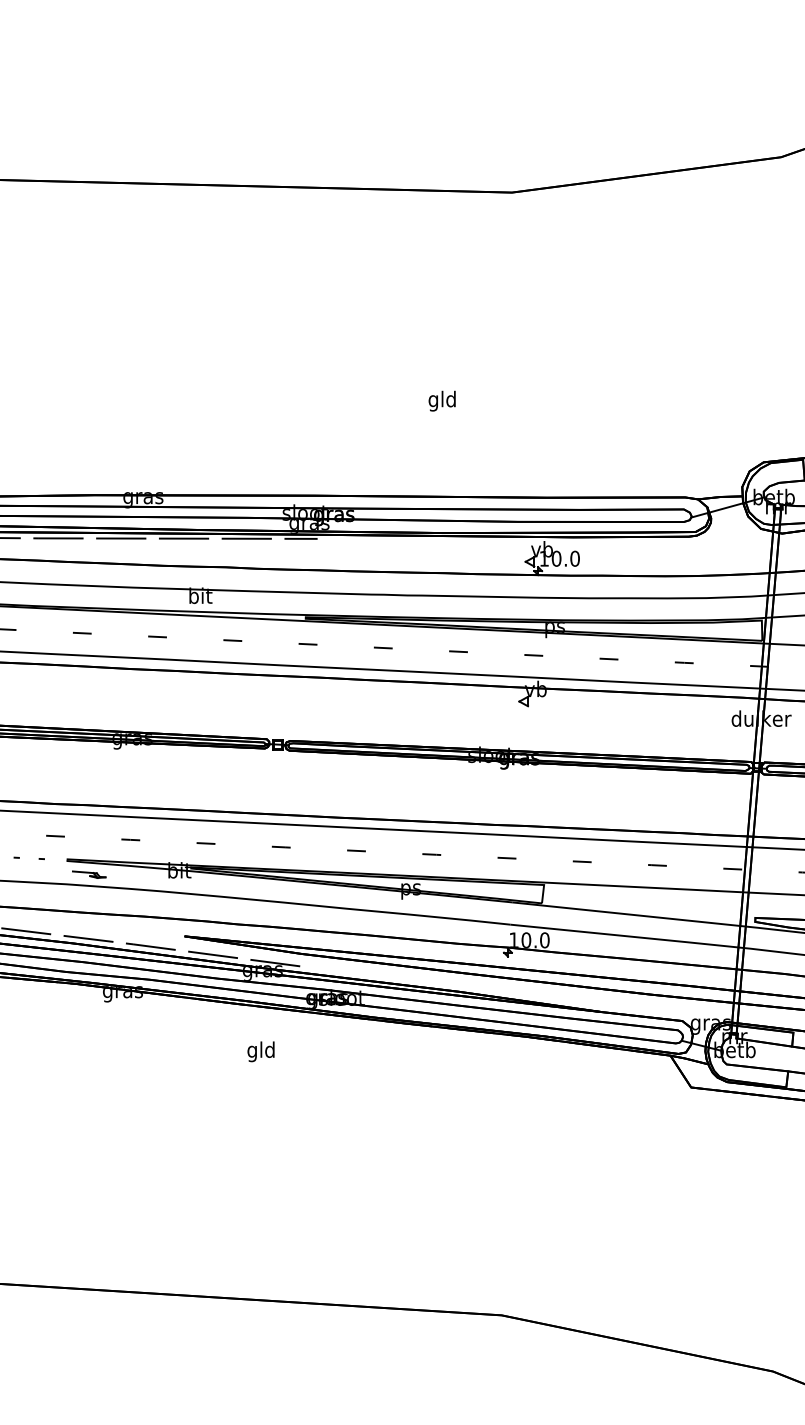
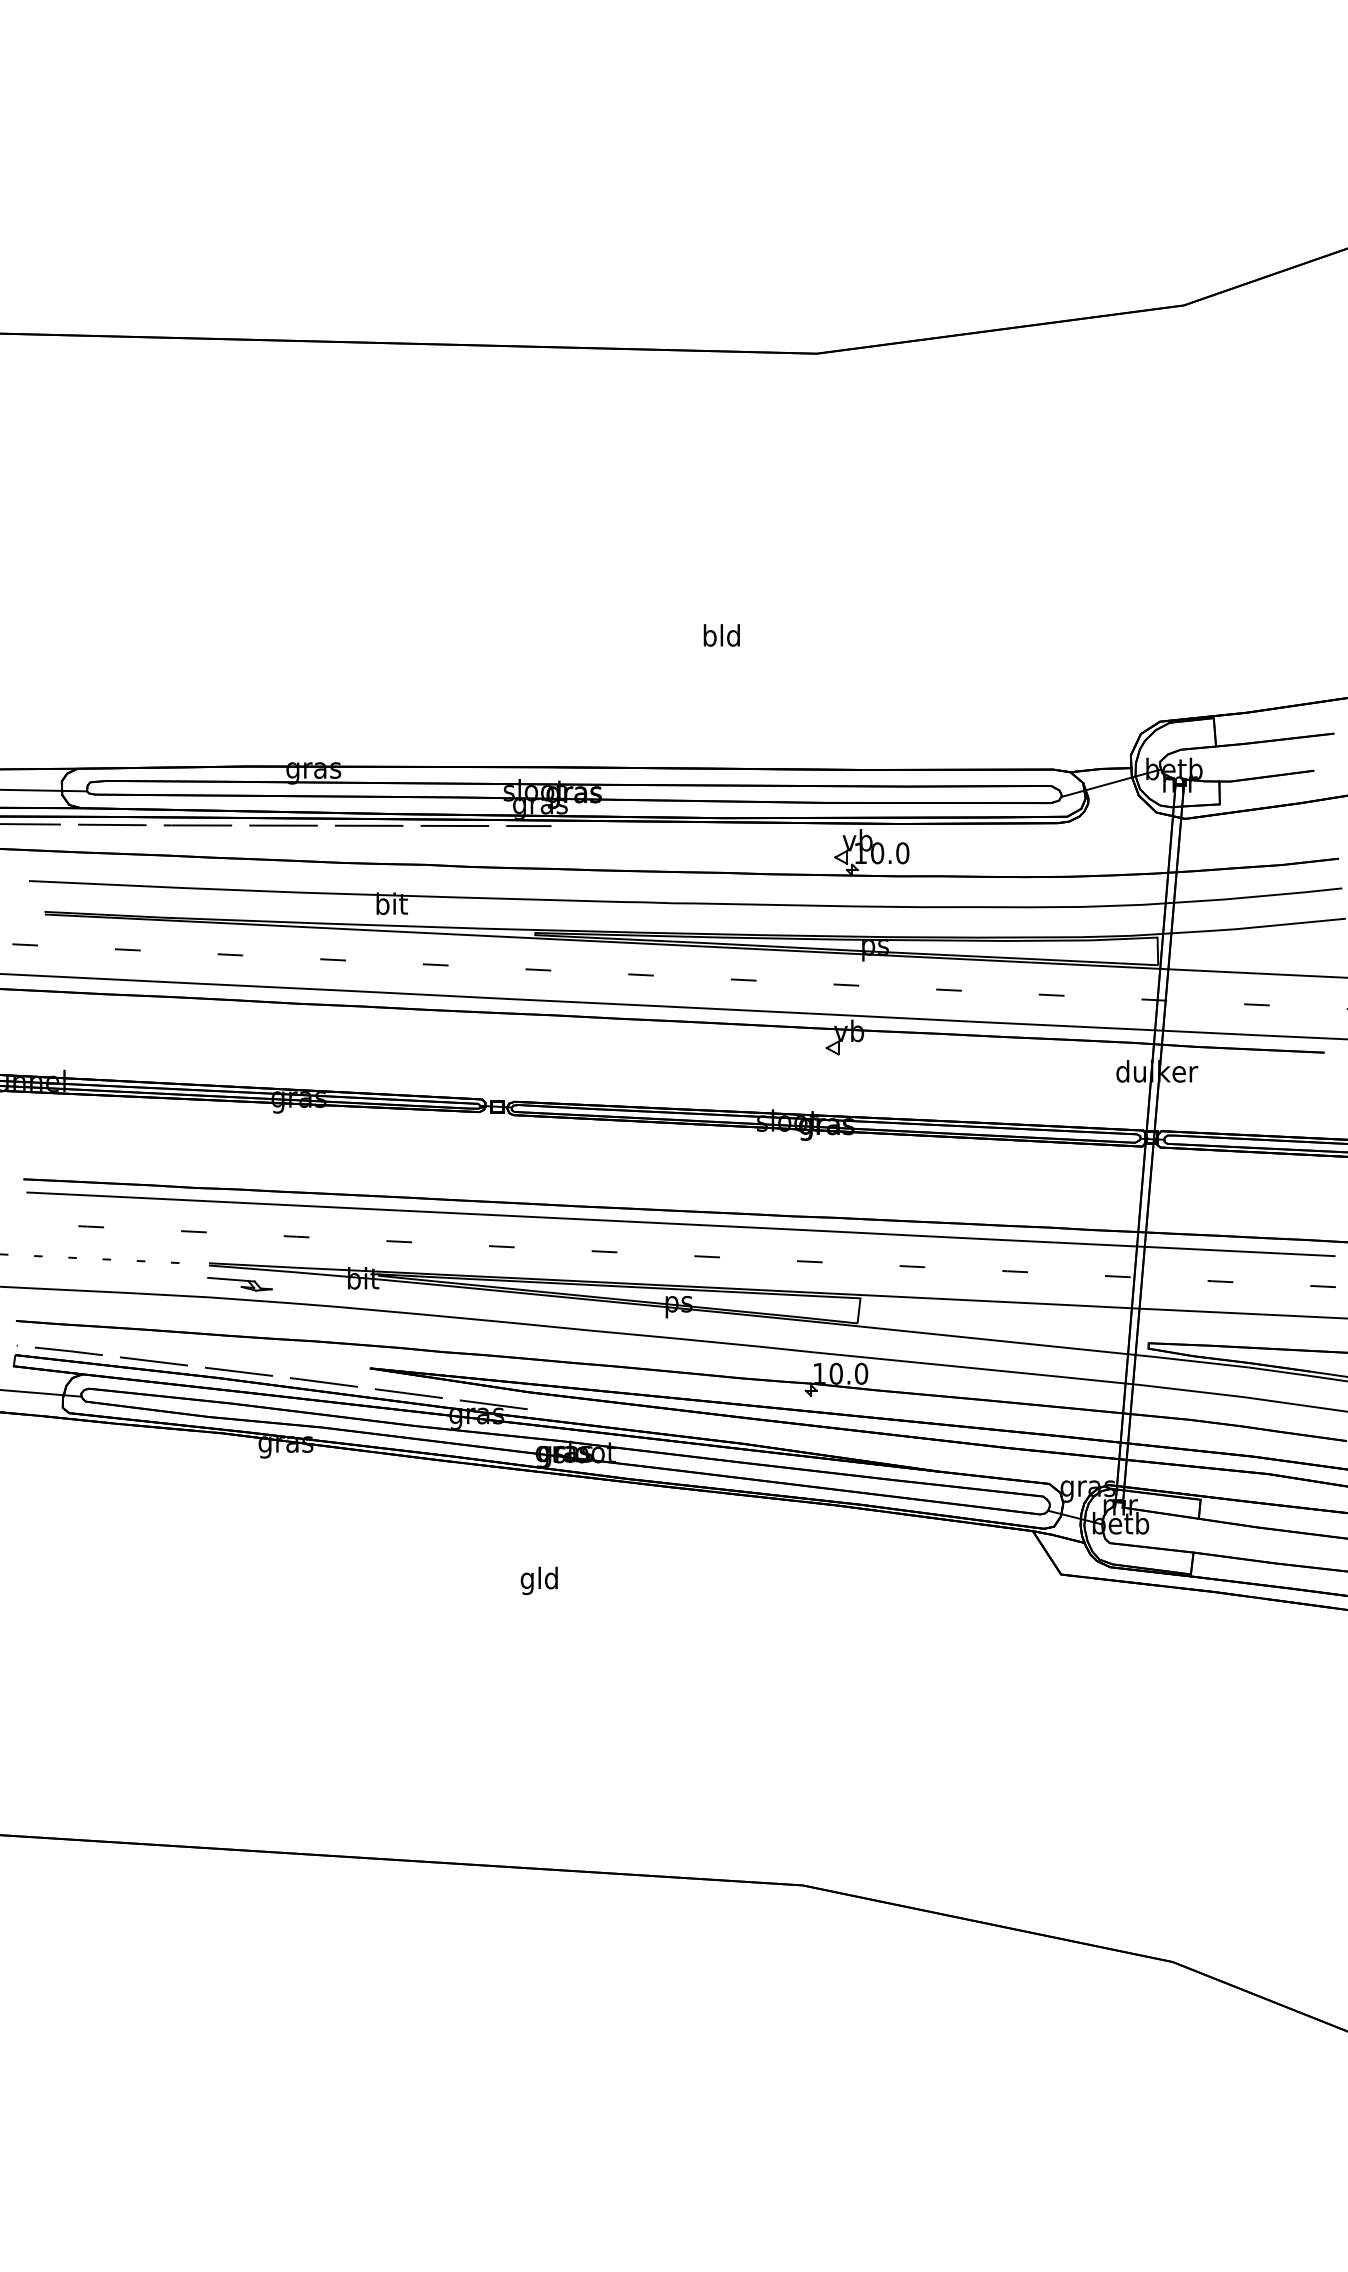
text: (433, 401) -> (709, 638), gld -> bld
part: (88, 874) -> (239, 1284), size x1.43
text: (260, 1051) -> (538, 1580), moved

